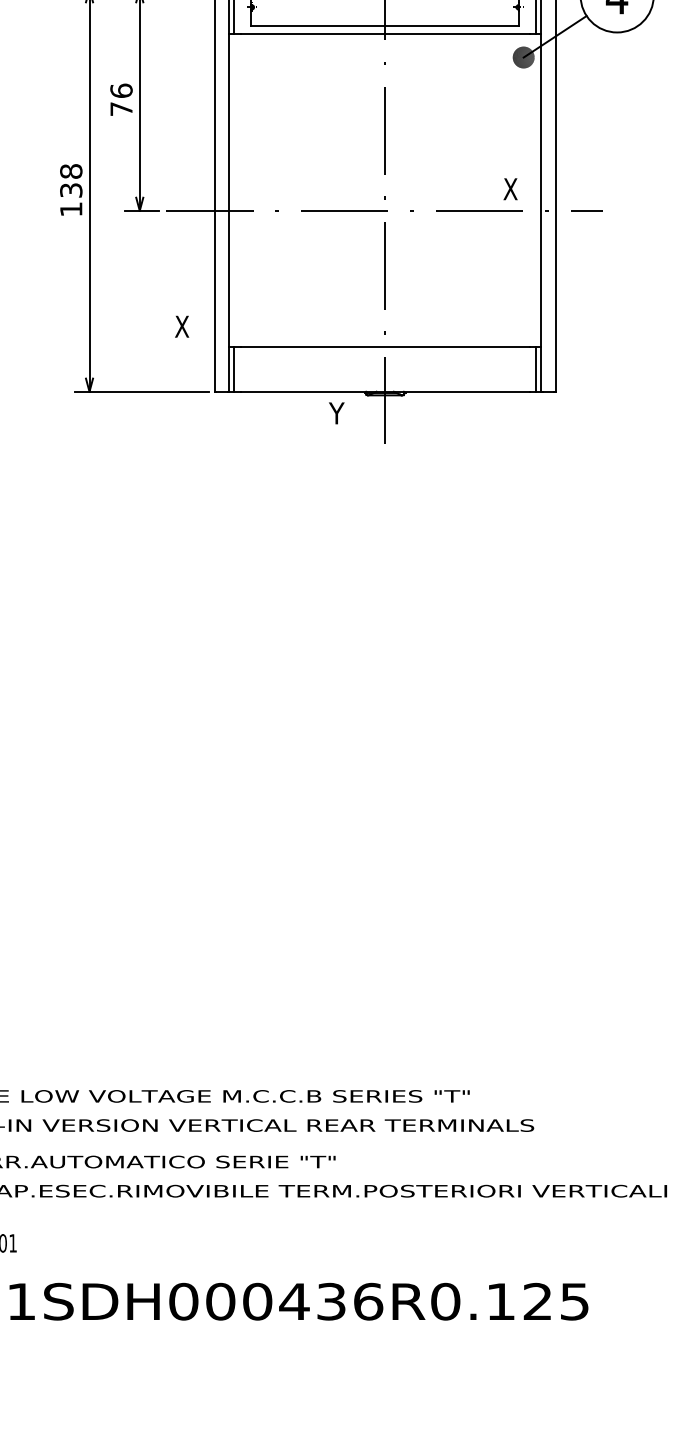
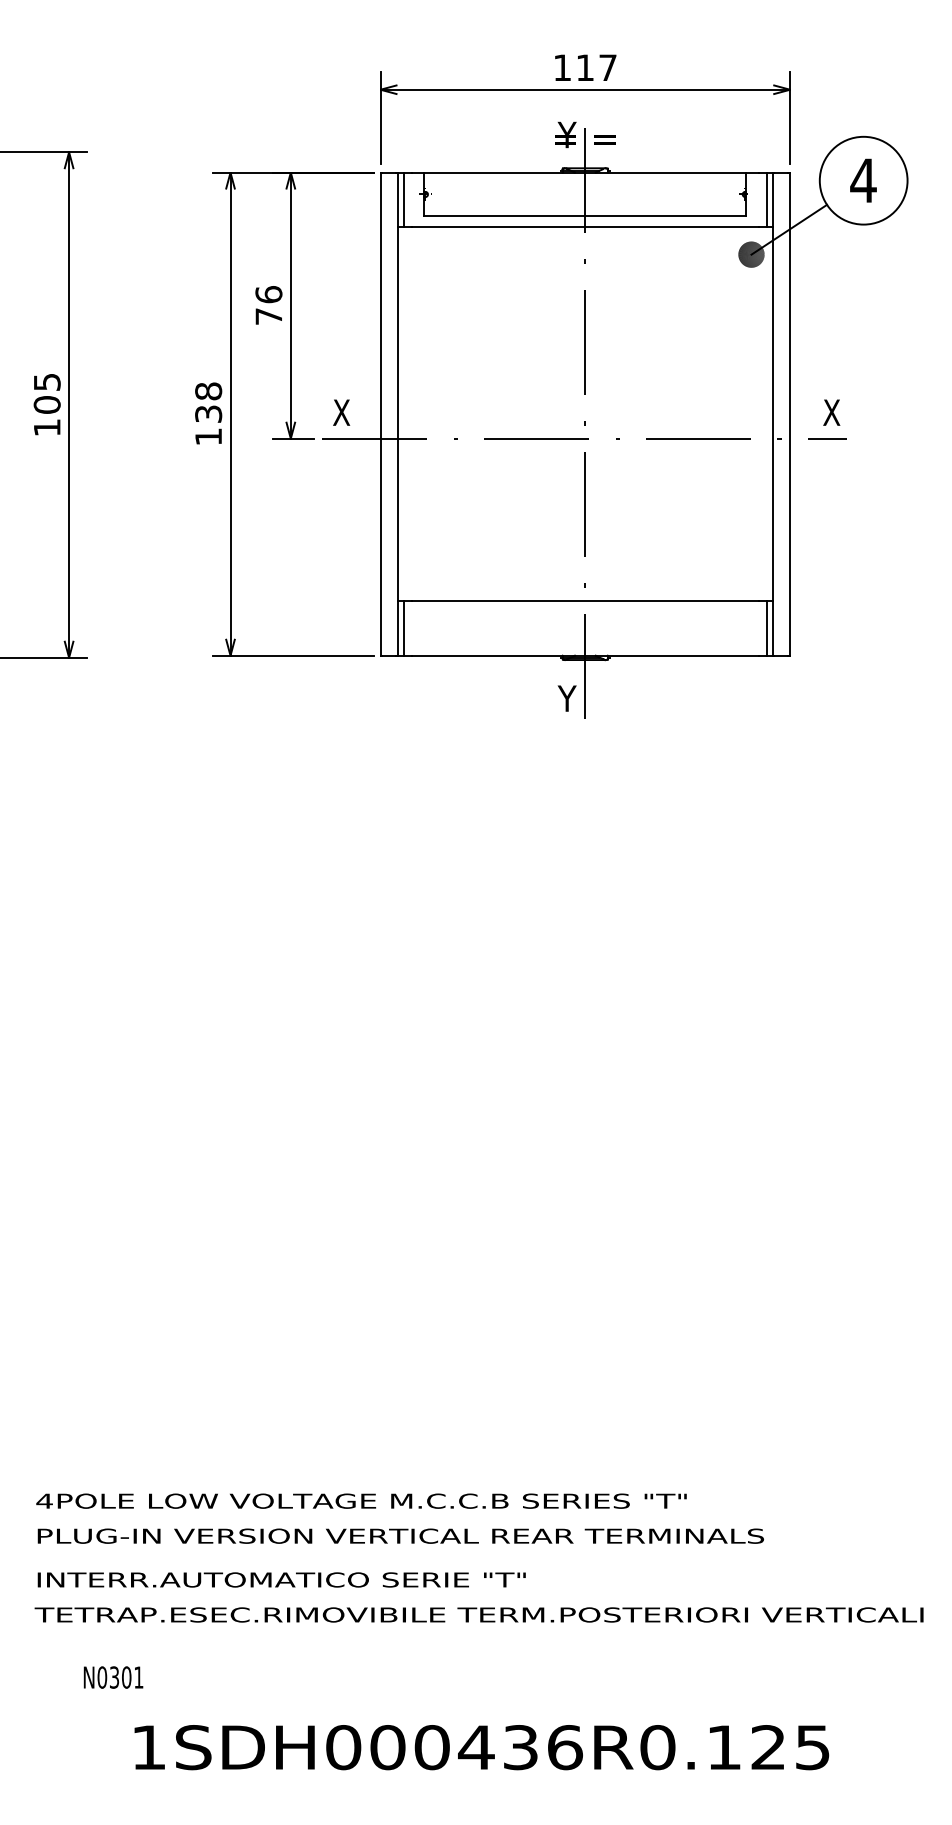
text: (510, 189) -> (831, 412), moved
text: (182, 326) -> (341, 412), moved
text: (336, 413) -> (566, 698), moved

